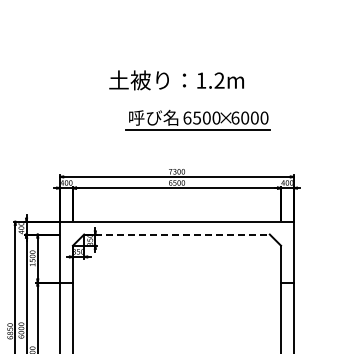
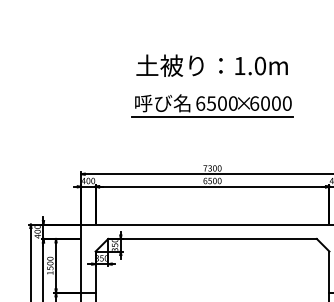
text: (219, 80) -> (260, 65), 1.2m -> 1.0m
part: (197, 119) -> (211, 105), moved
line: (177, 234) -> (213, 238), dashed -> solid

